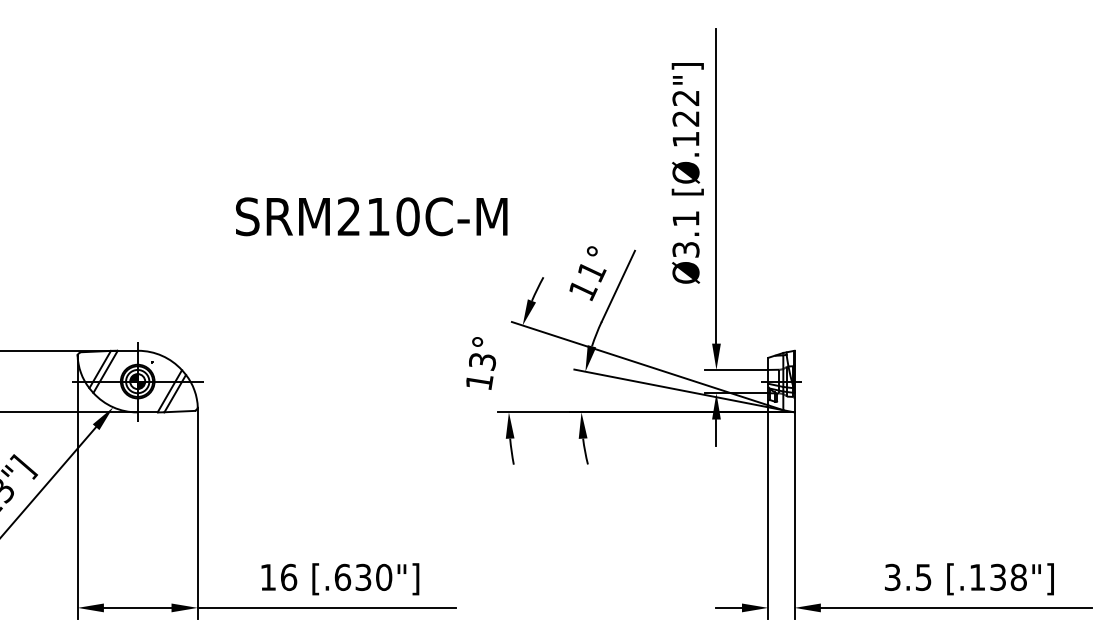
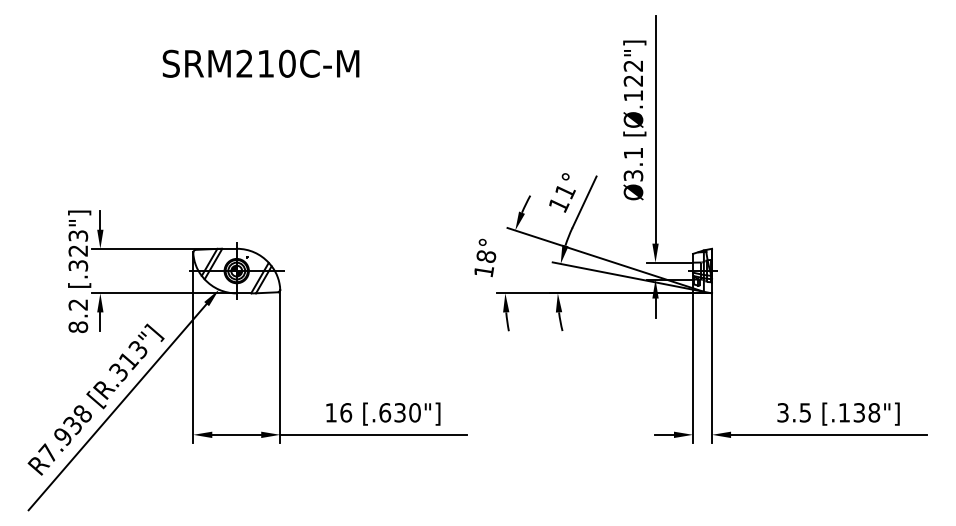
text: (370, 216) -> (260, 63), moved
text: (482, 361) -> (486, 256), 13° -> 18°

